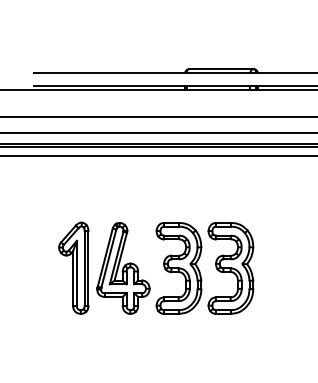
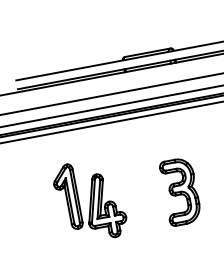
part: (73, 267) -> (66, 197), moved
part: (178, 268) -> (143, 198), removed

